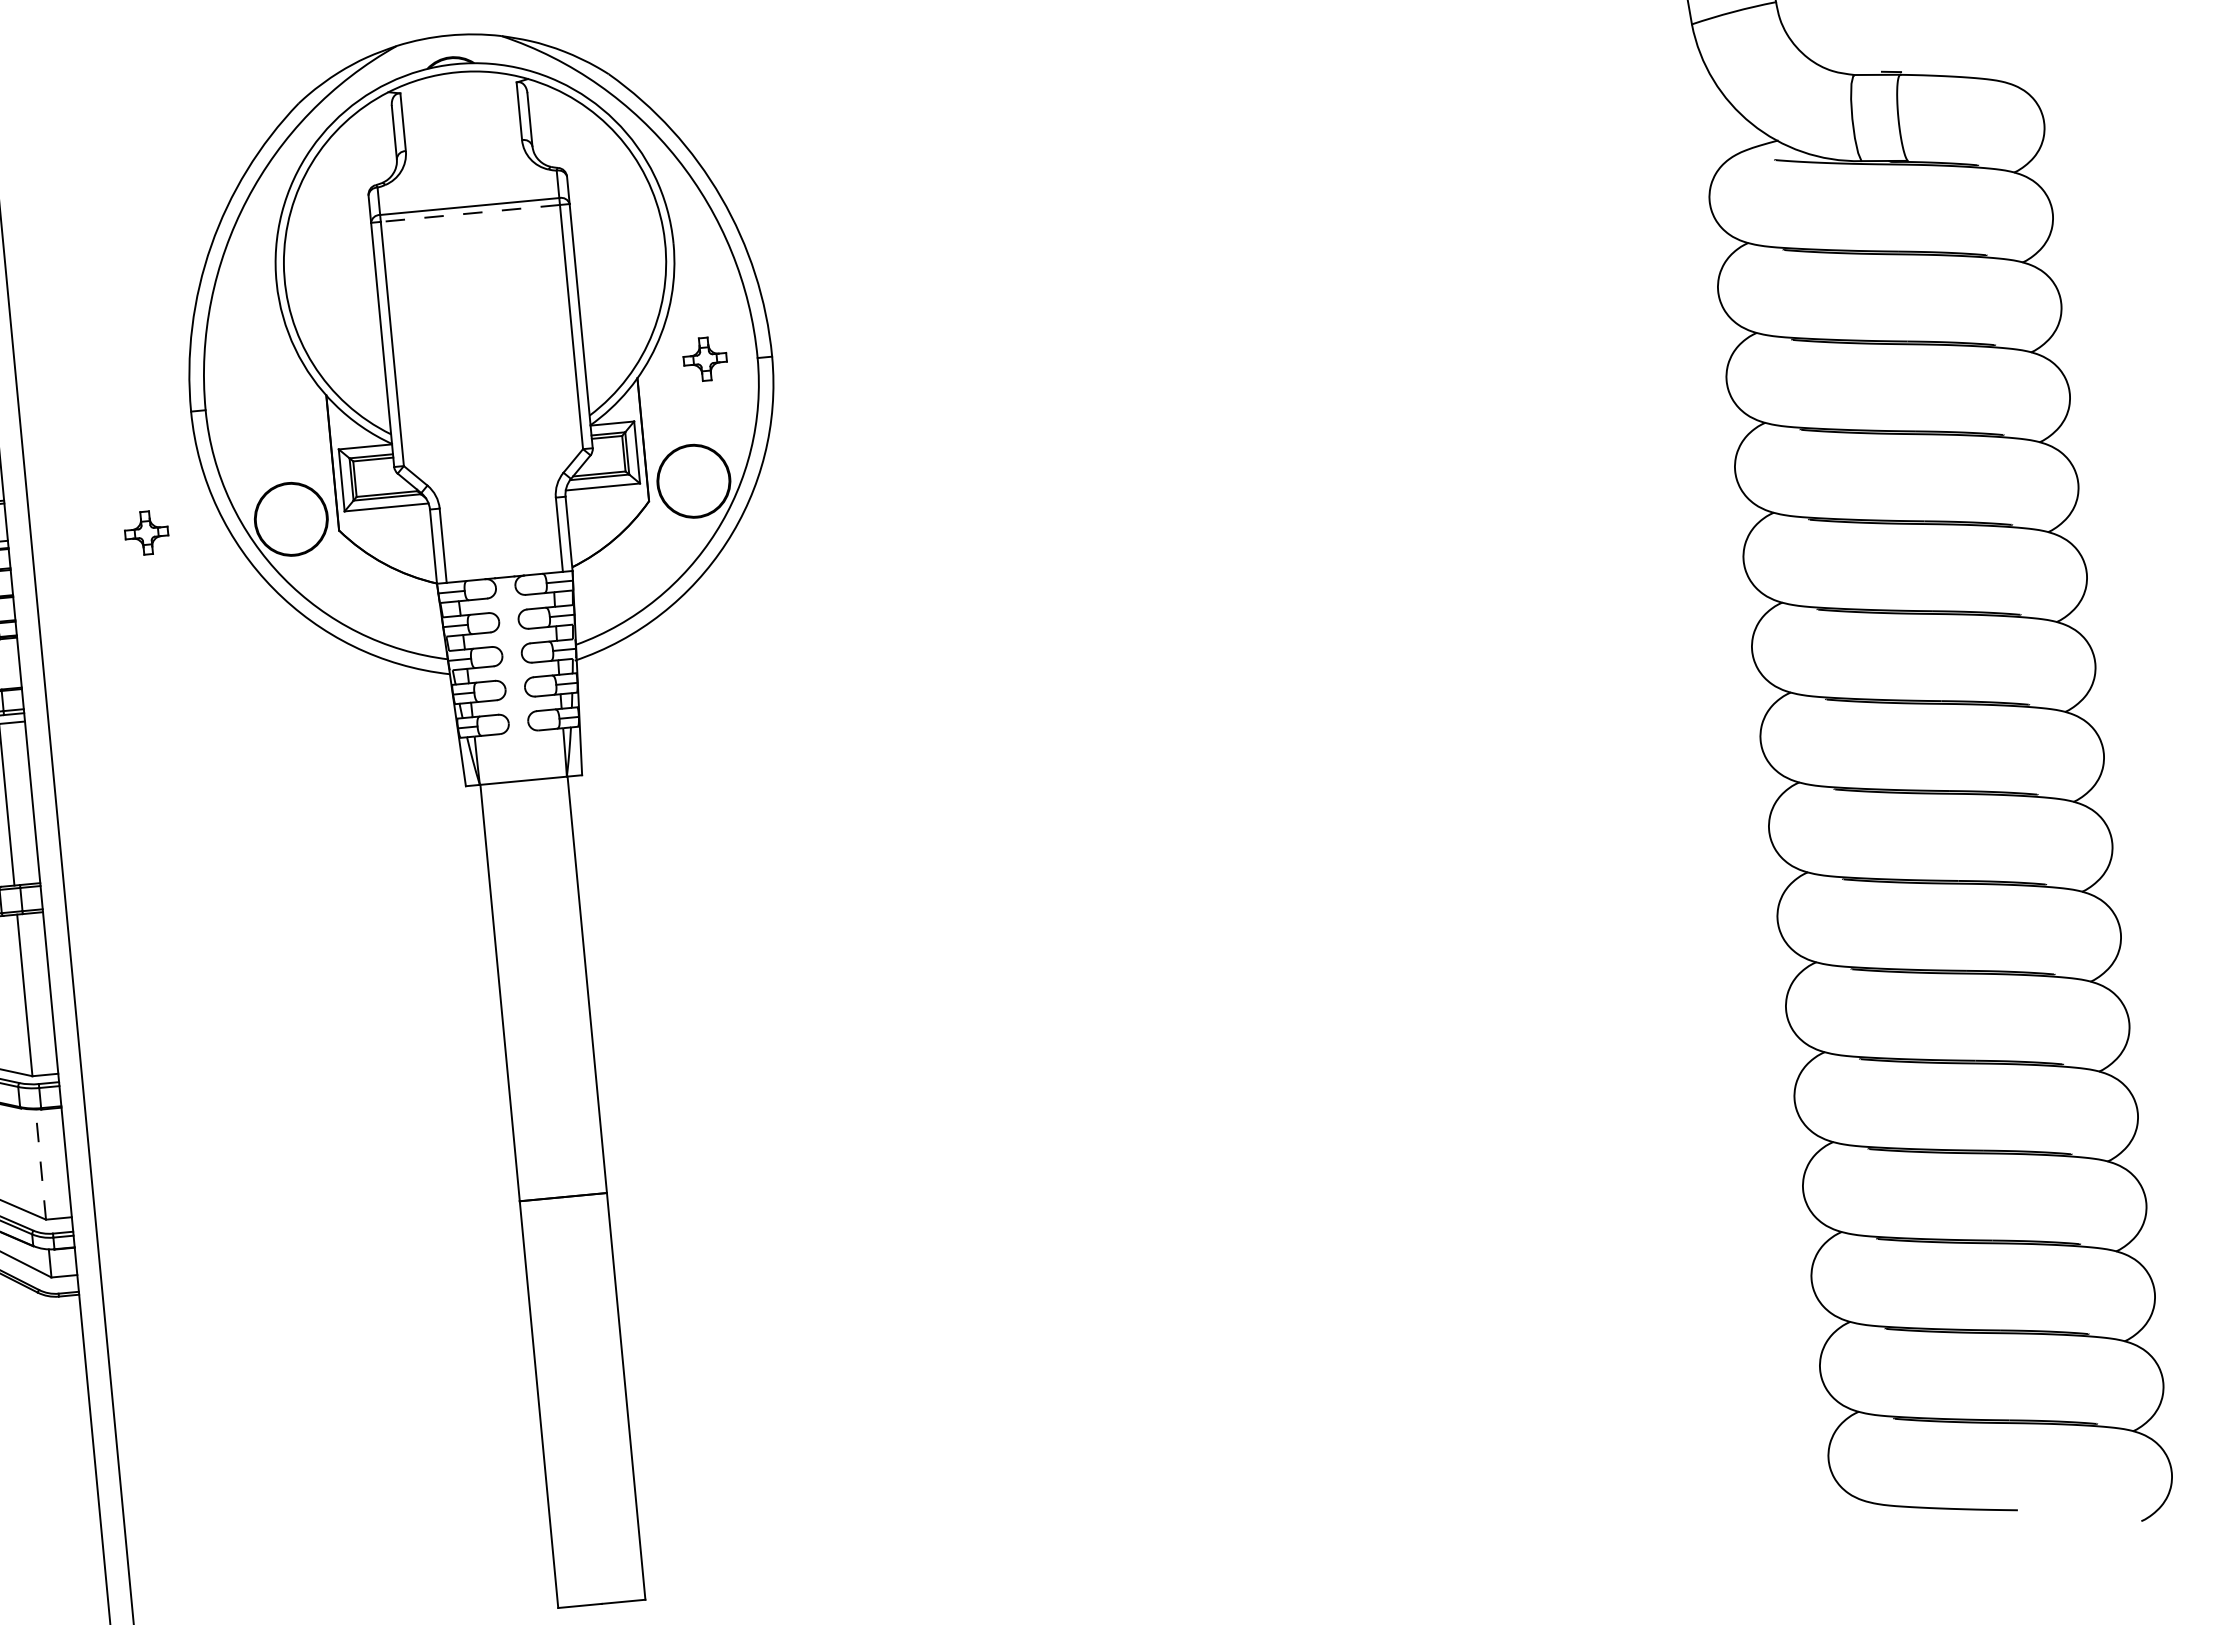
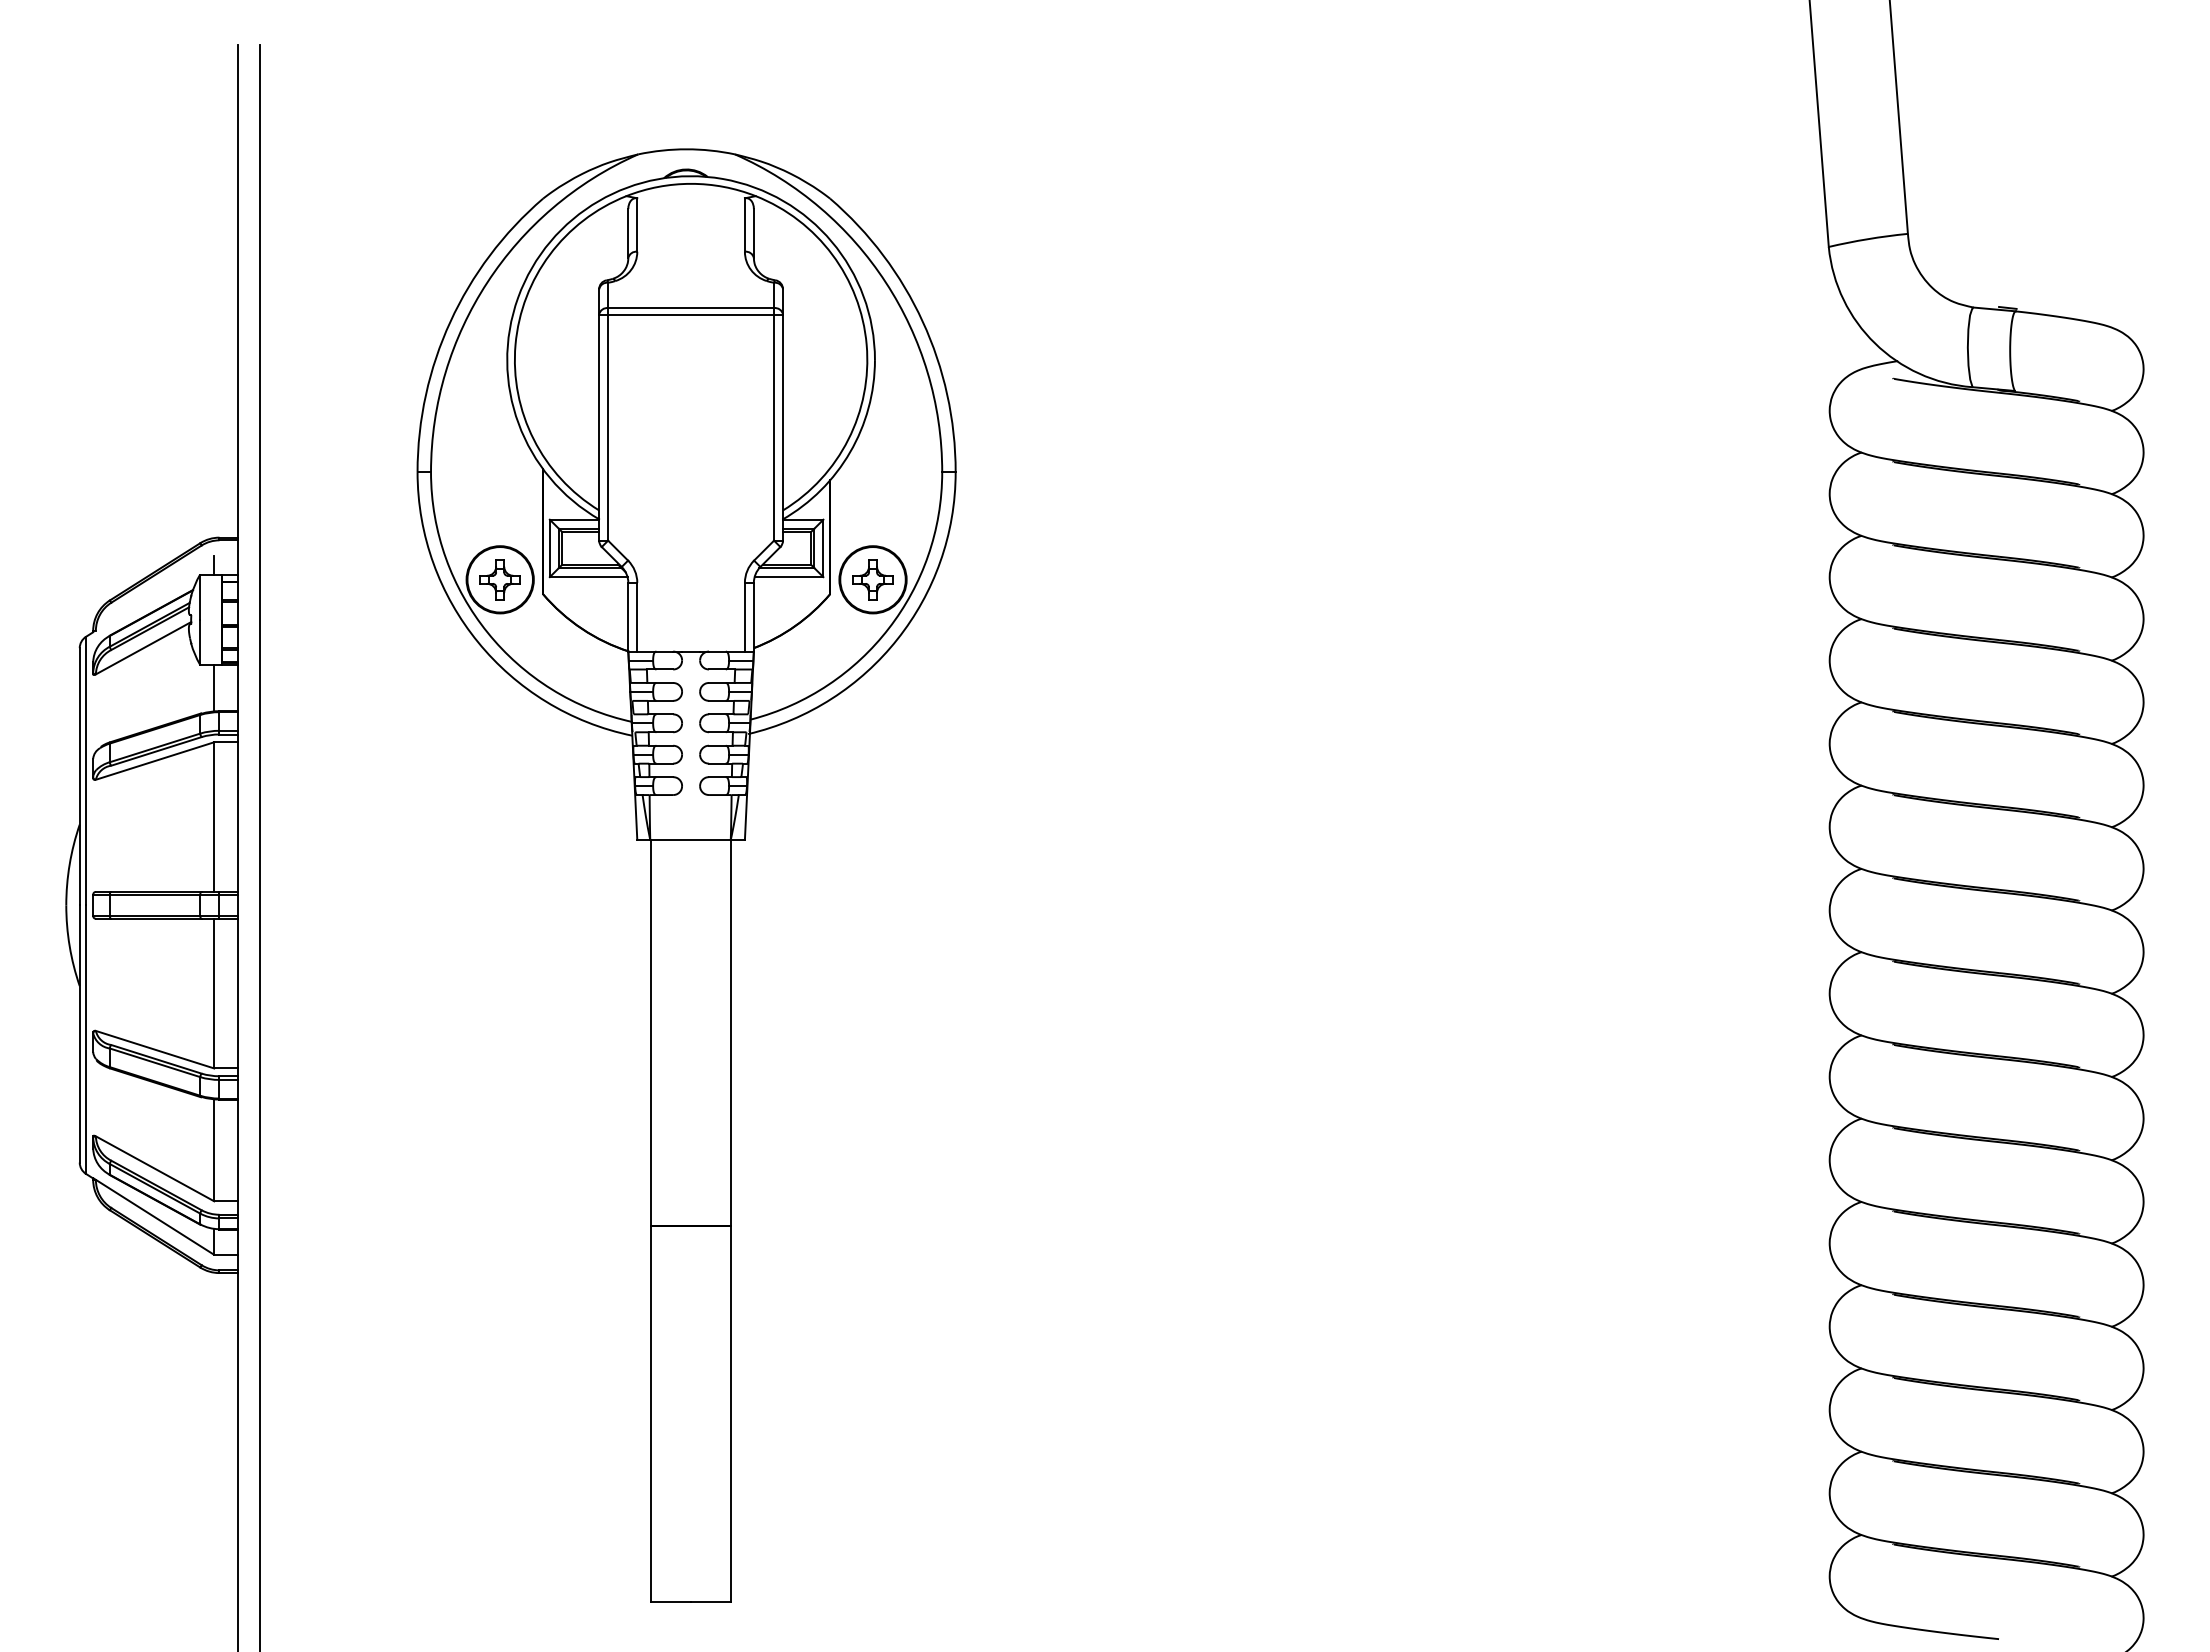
line: (470, 213) -> (691, 314), dashed -> solid
part: (704, 359) -> (872, 579), moved
part: (145, 532) -> (499, 579), moved
line: (40, 1163) -> (214, 1149), dashed -> solid

